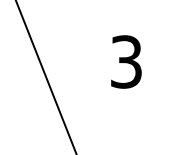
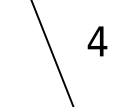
text: (126, 62) -> (97, 41), 3 -> 4

